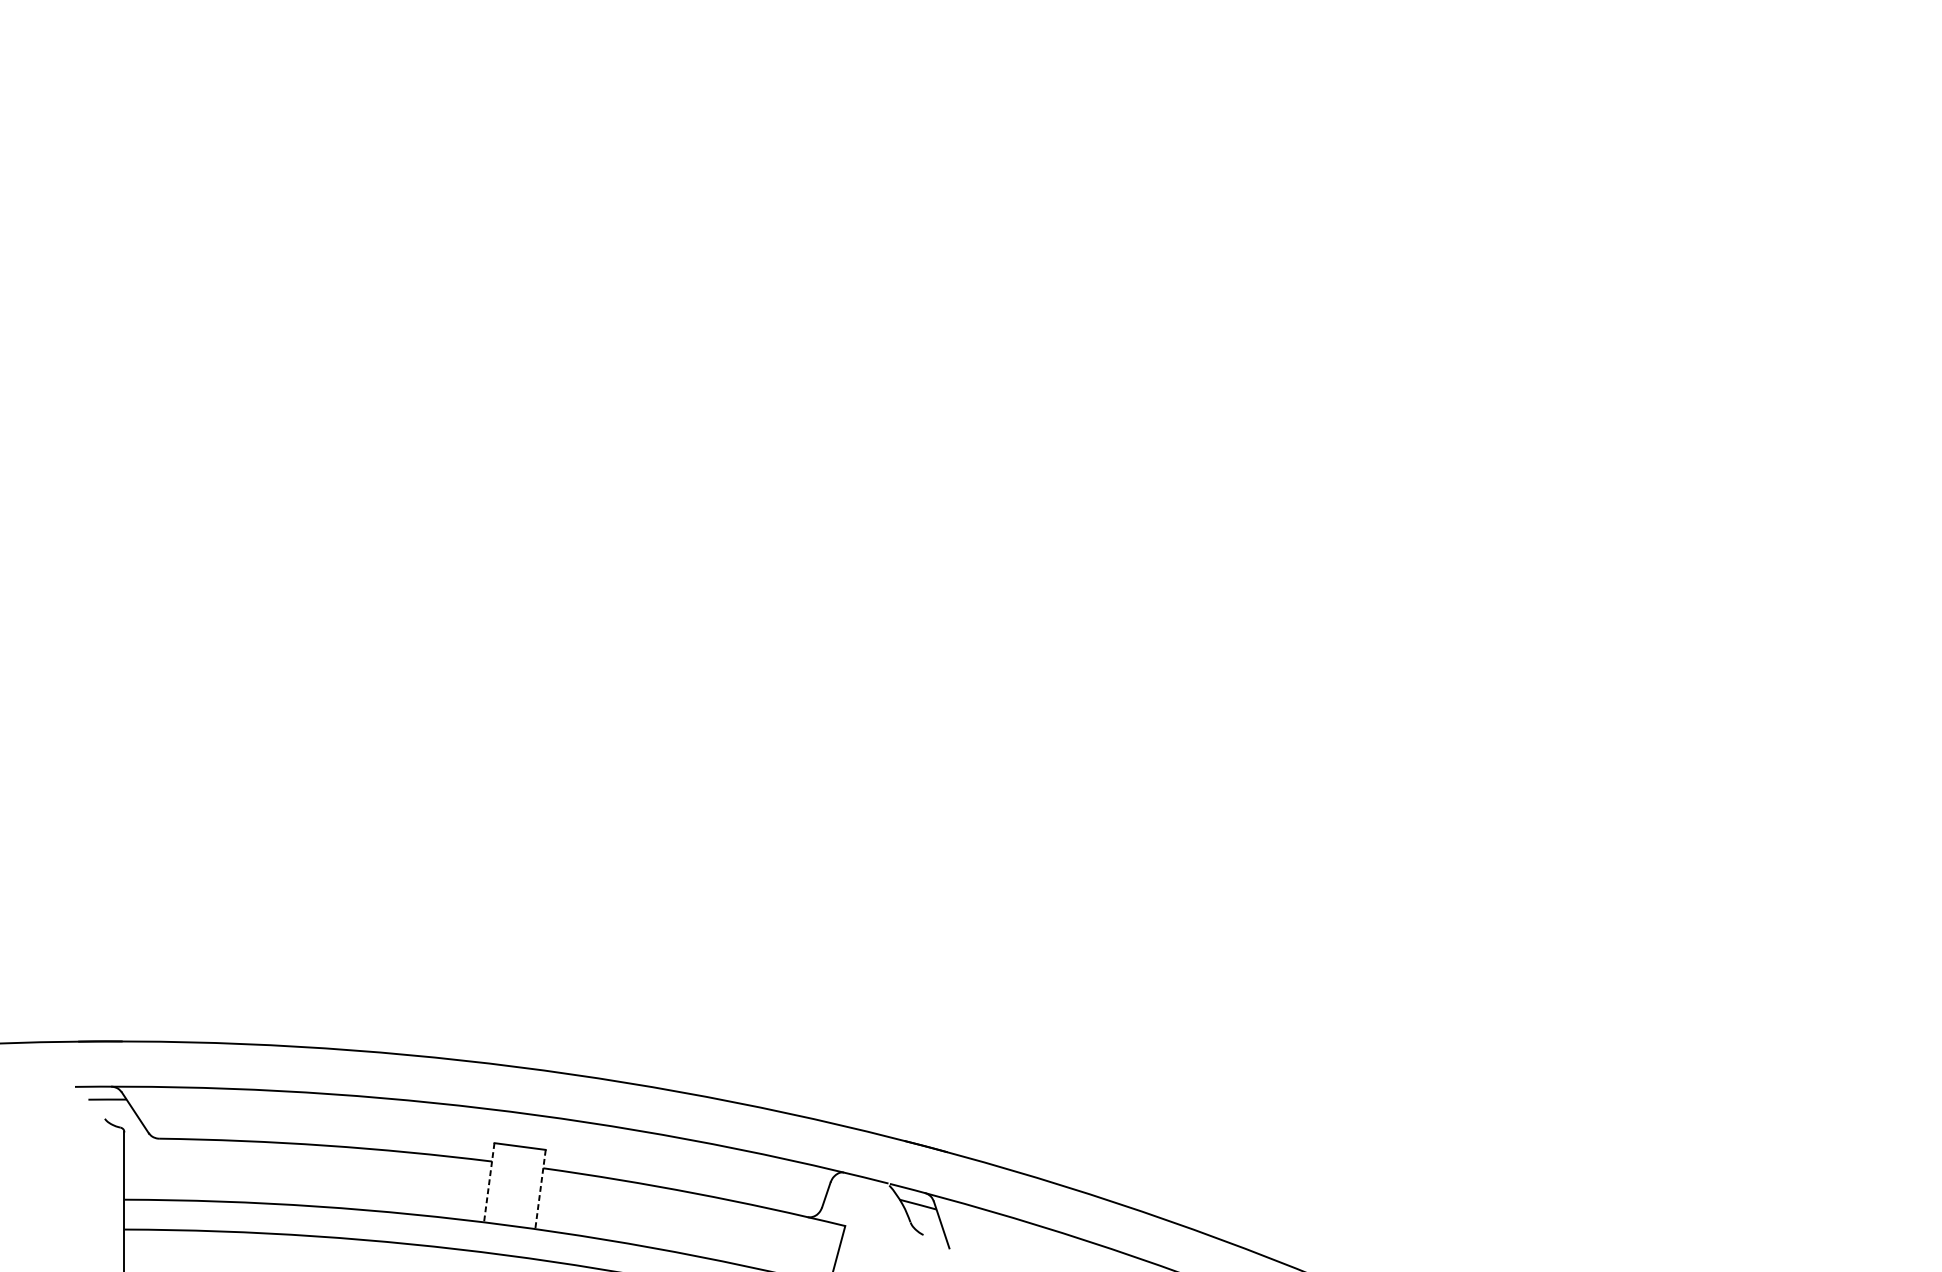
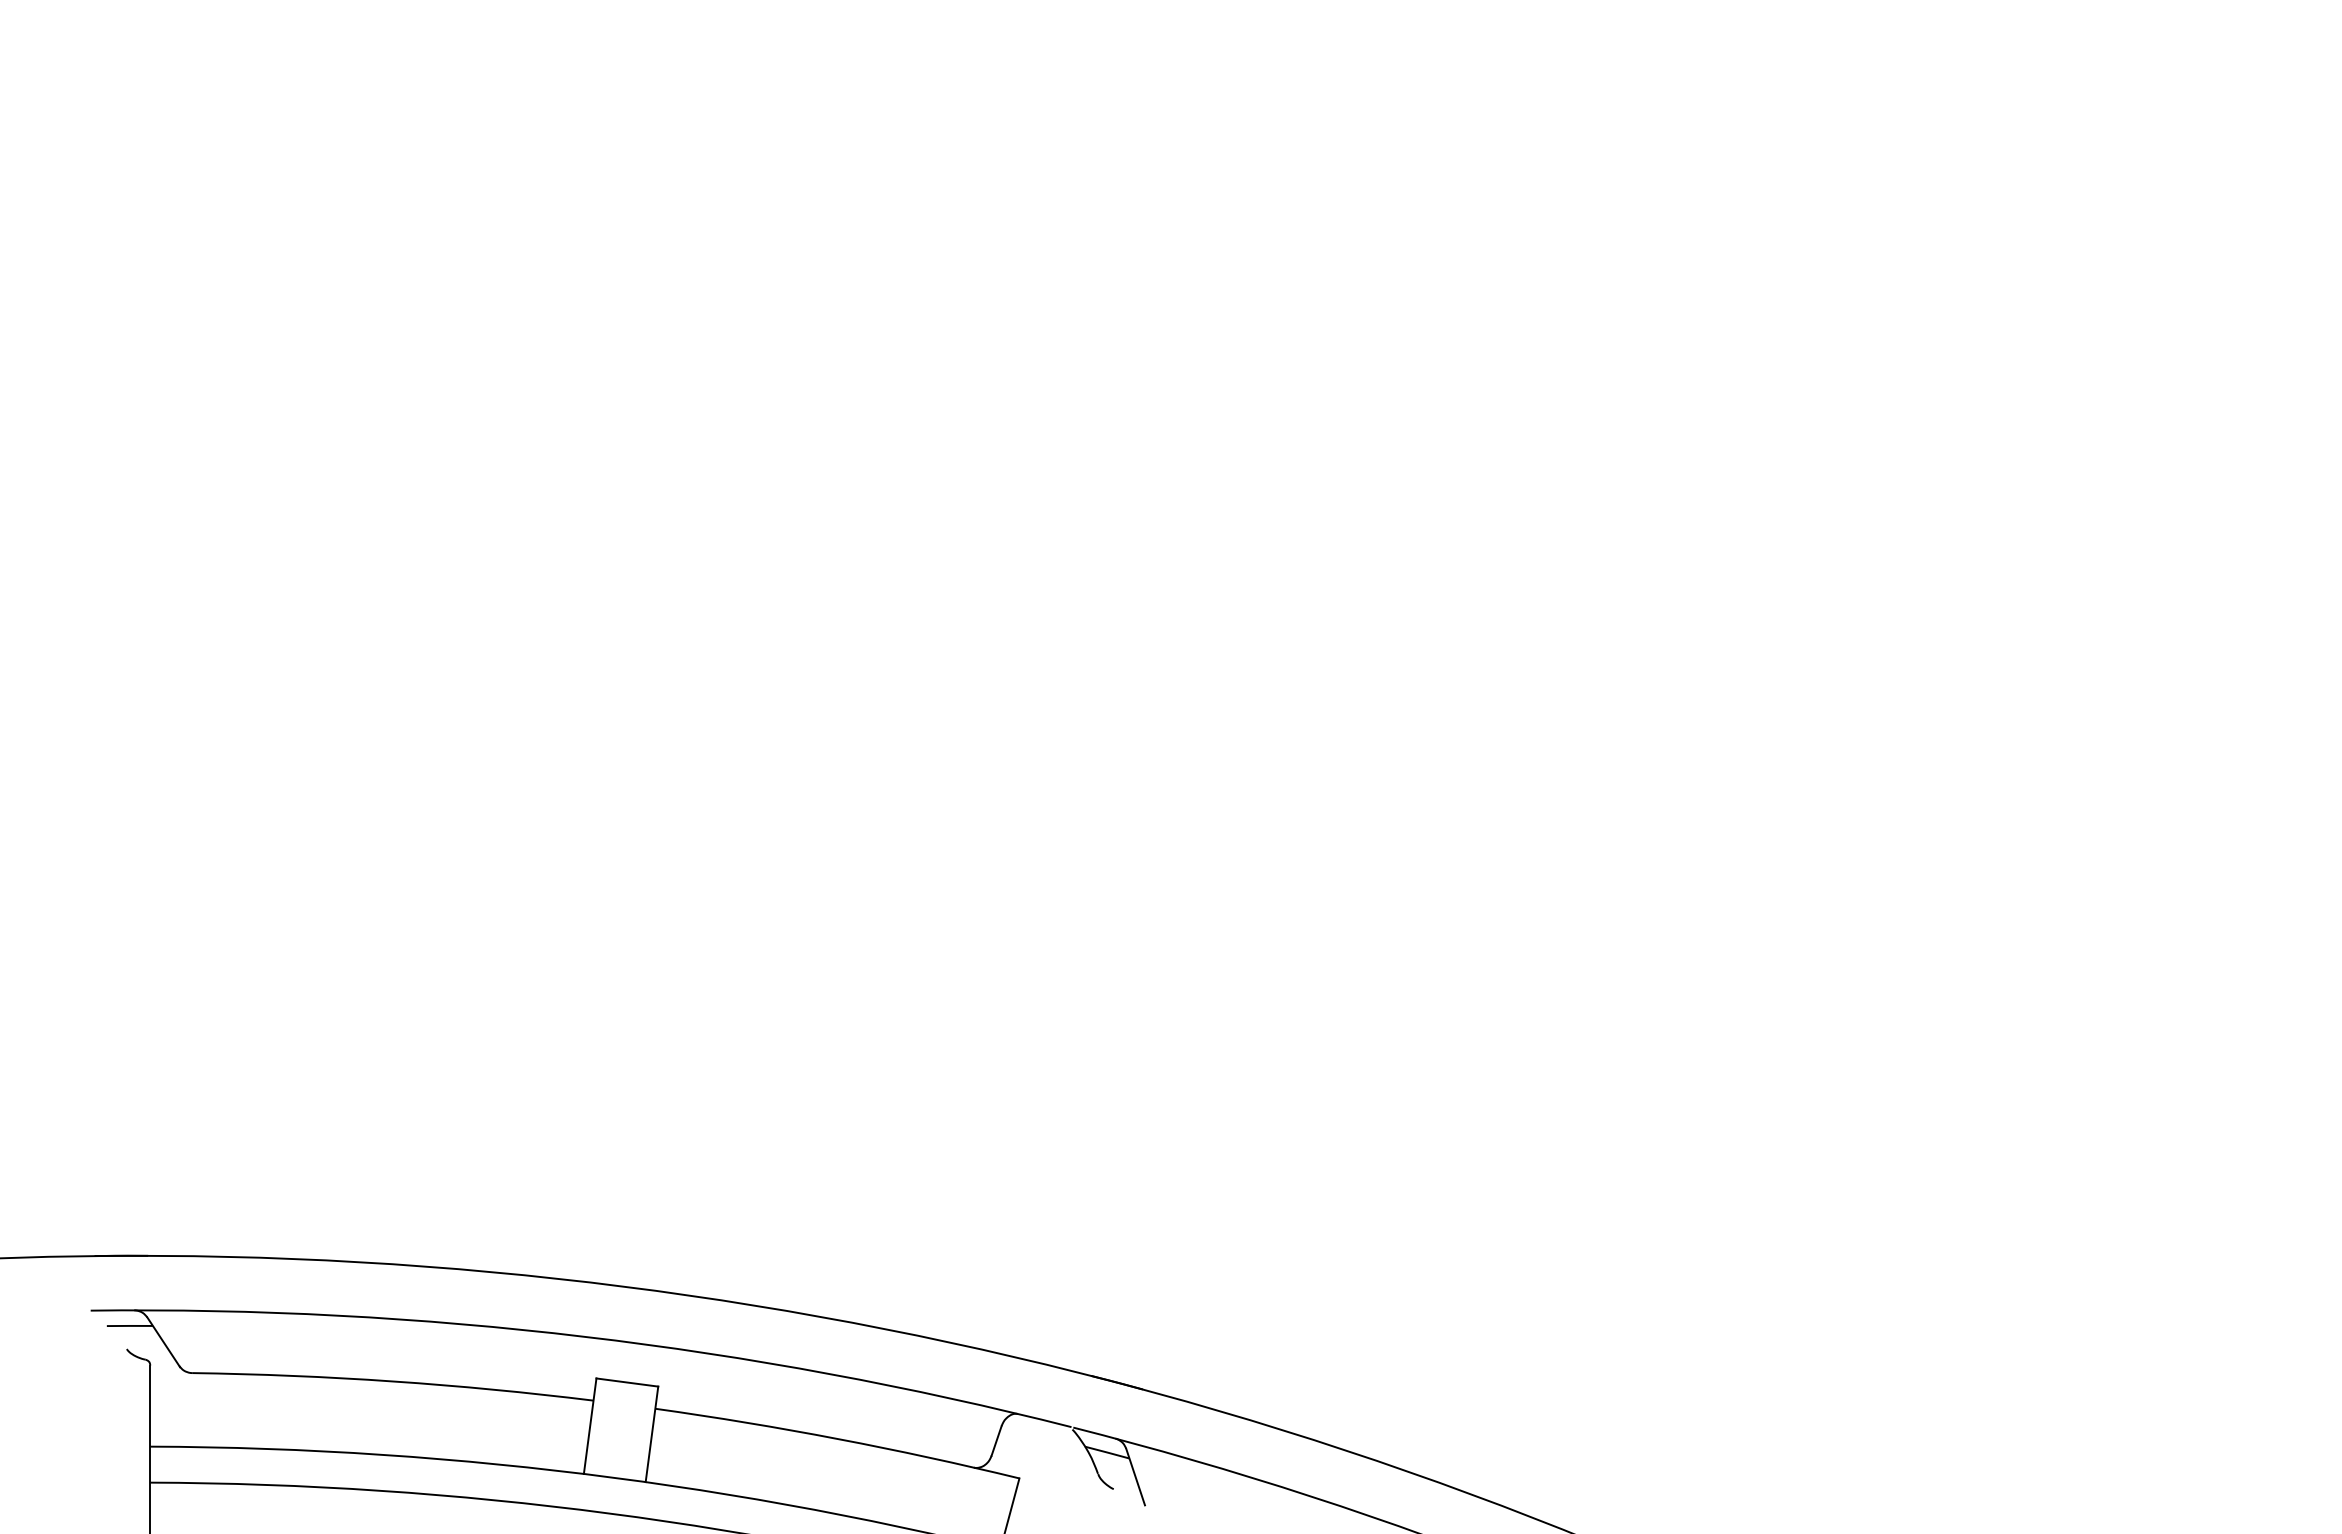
line: (489, 1182) -> (590, 1426), dashed -> solid
line: (540, 1189) -> (651, 1434), dashed -> solid

